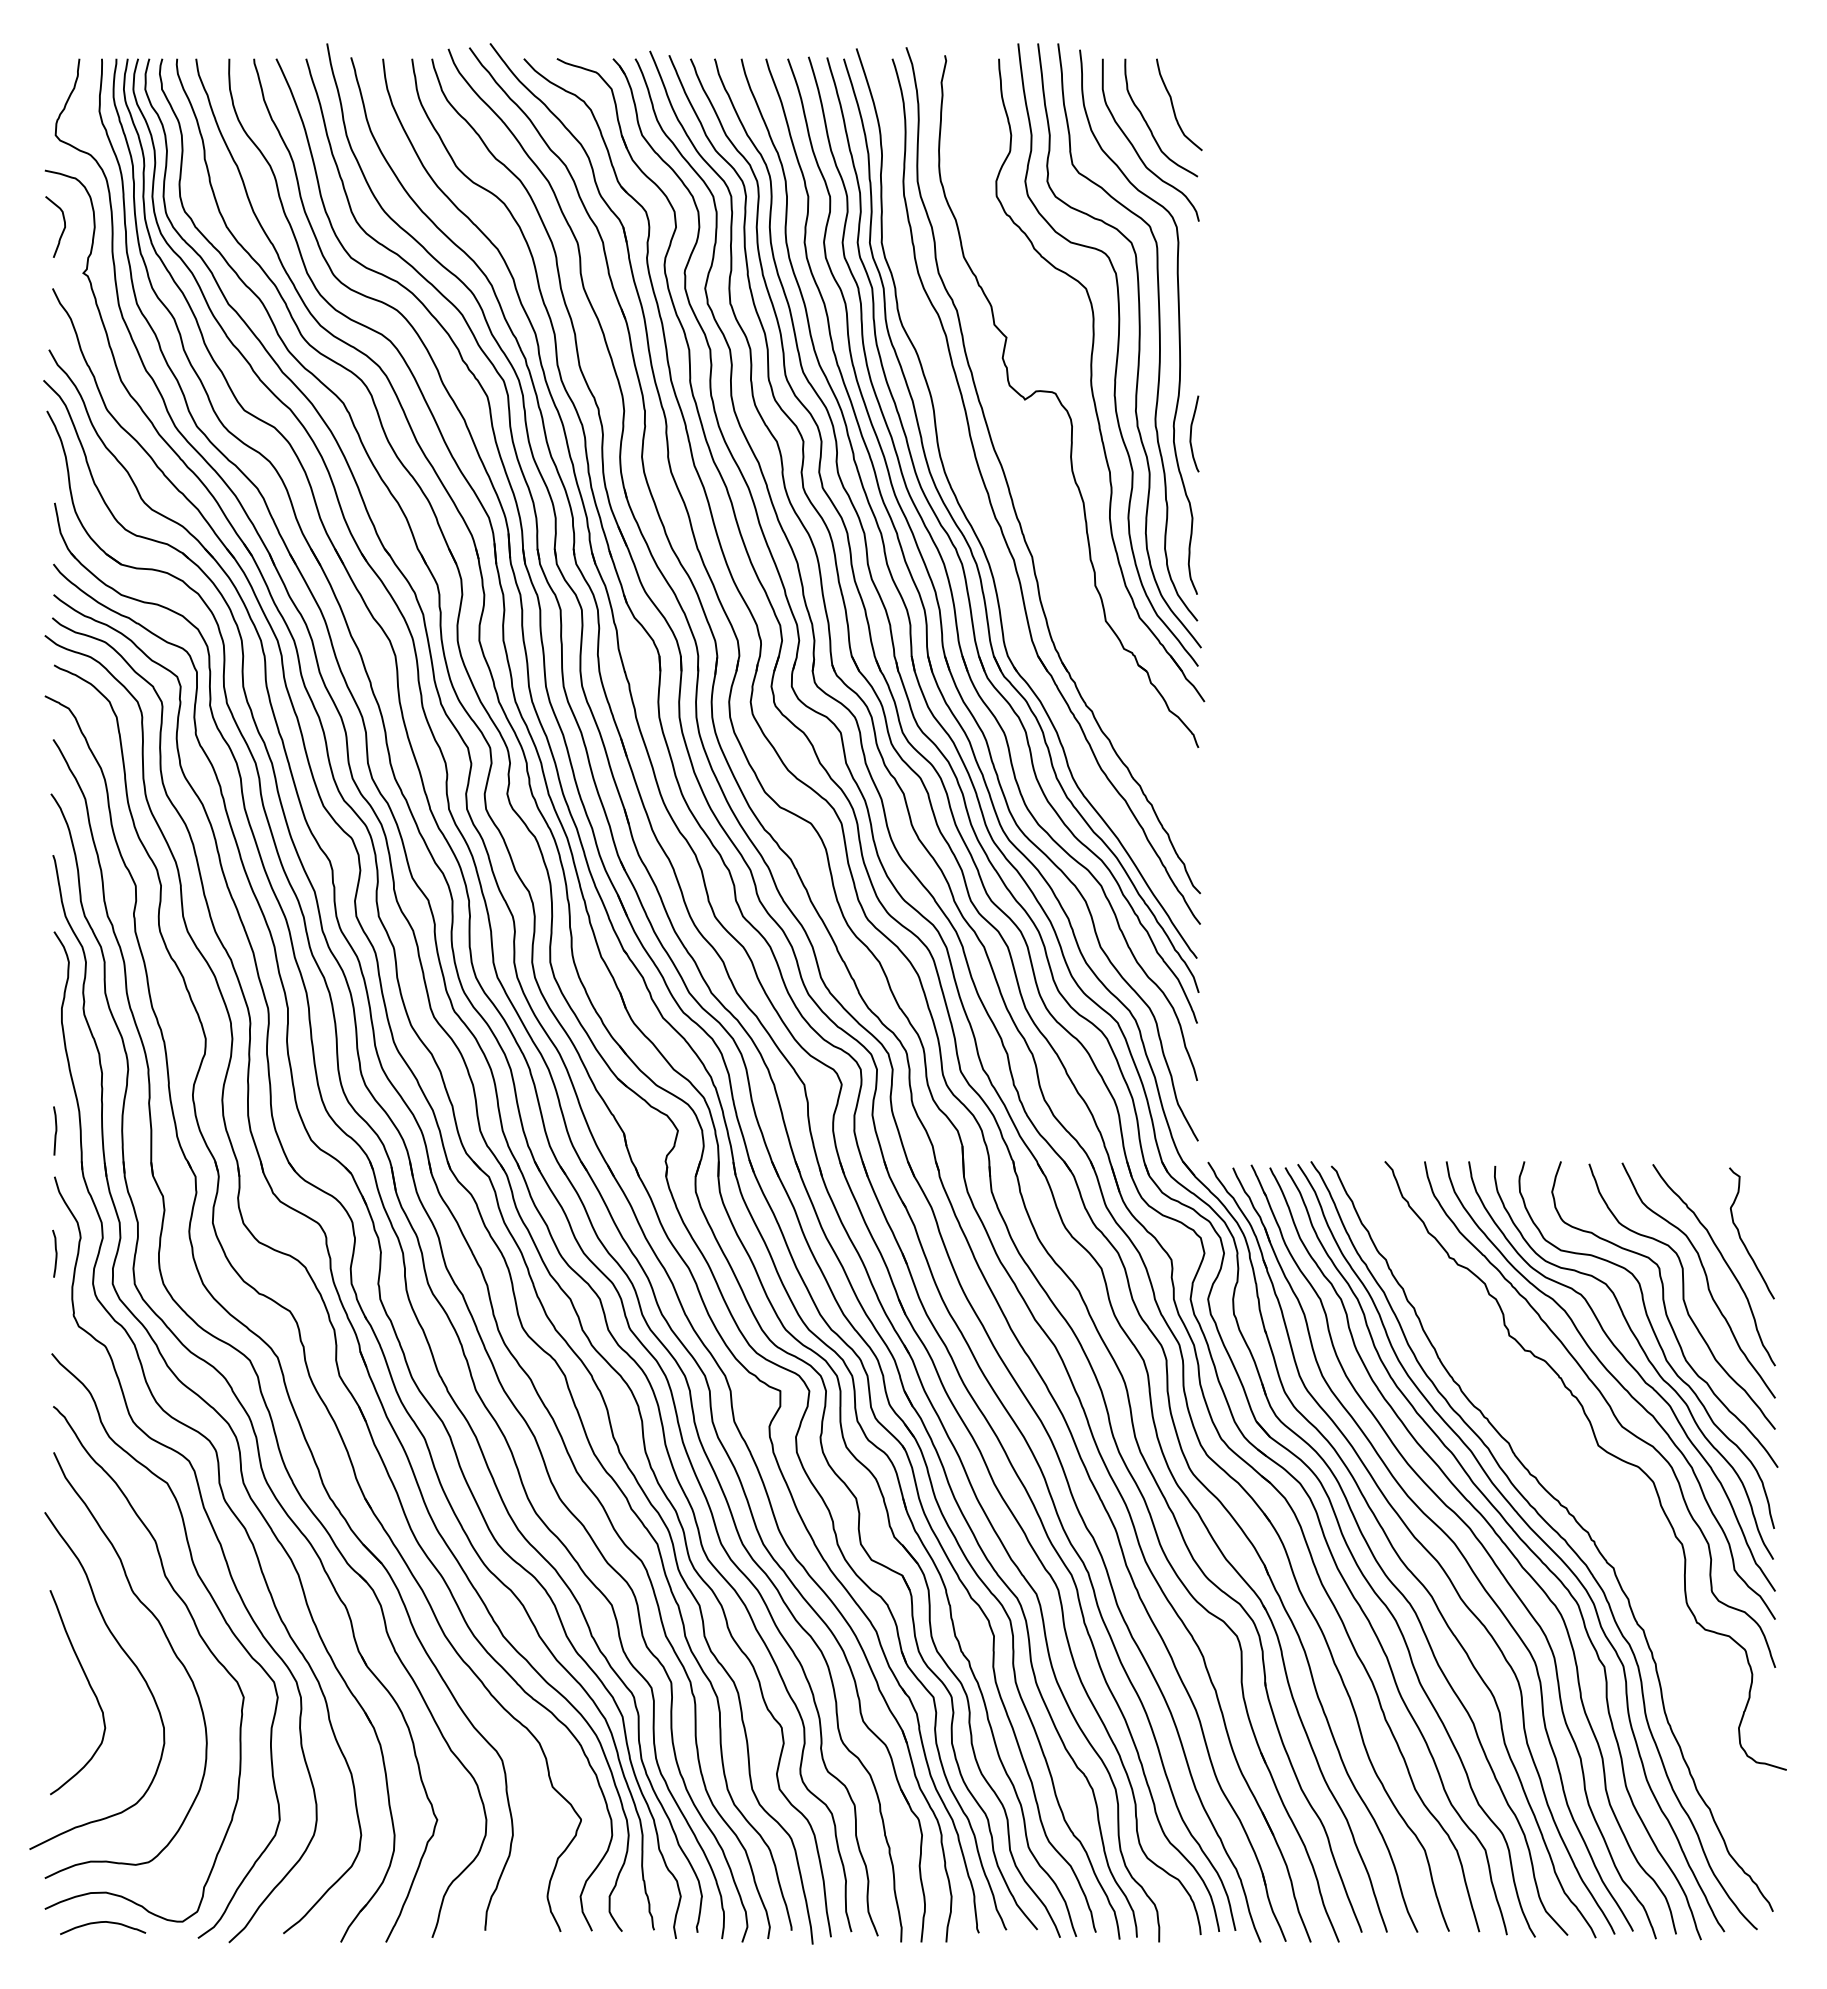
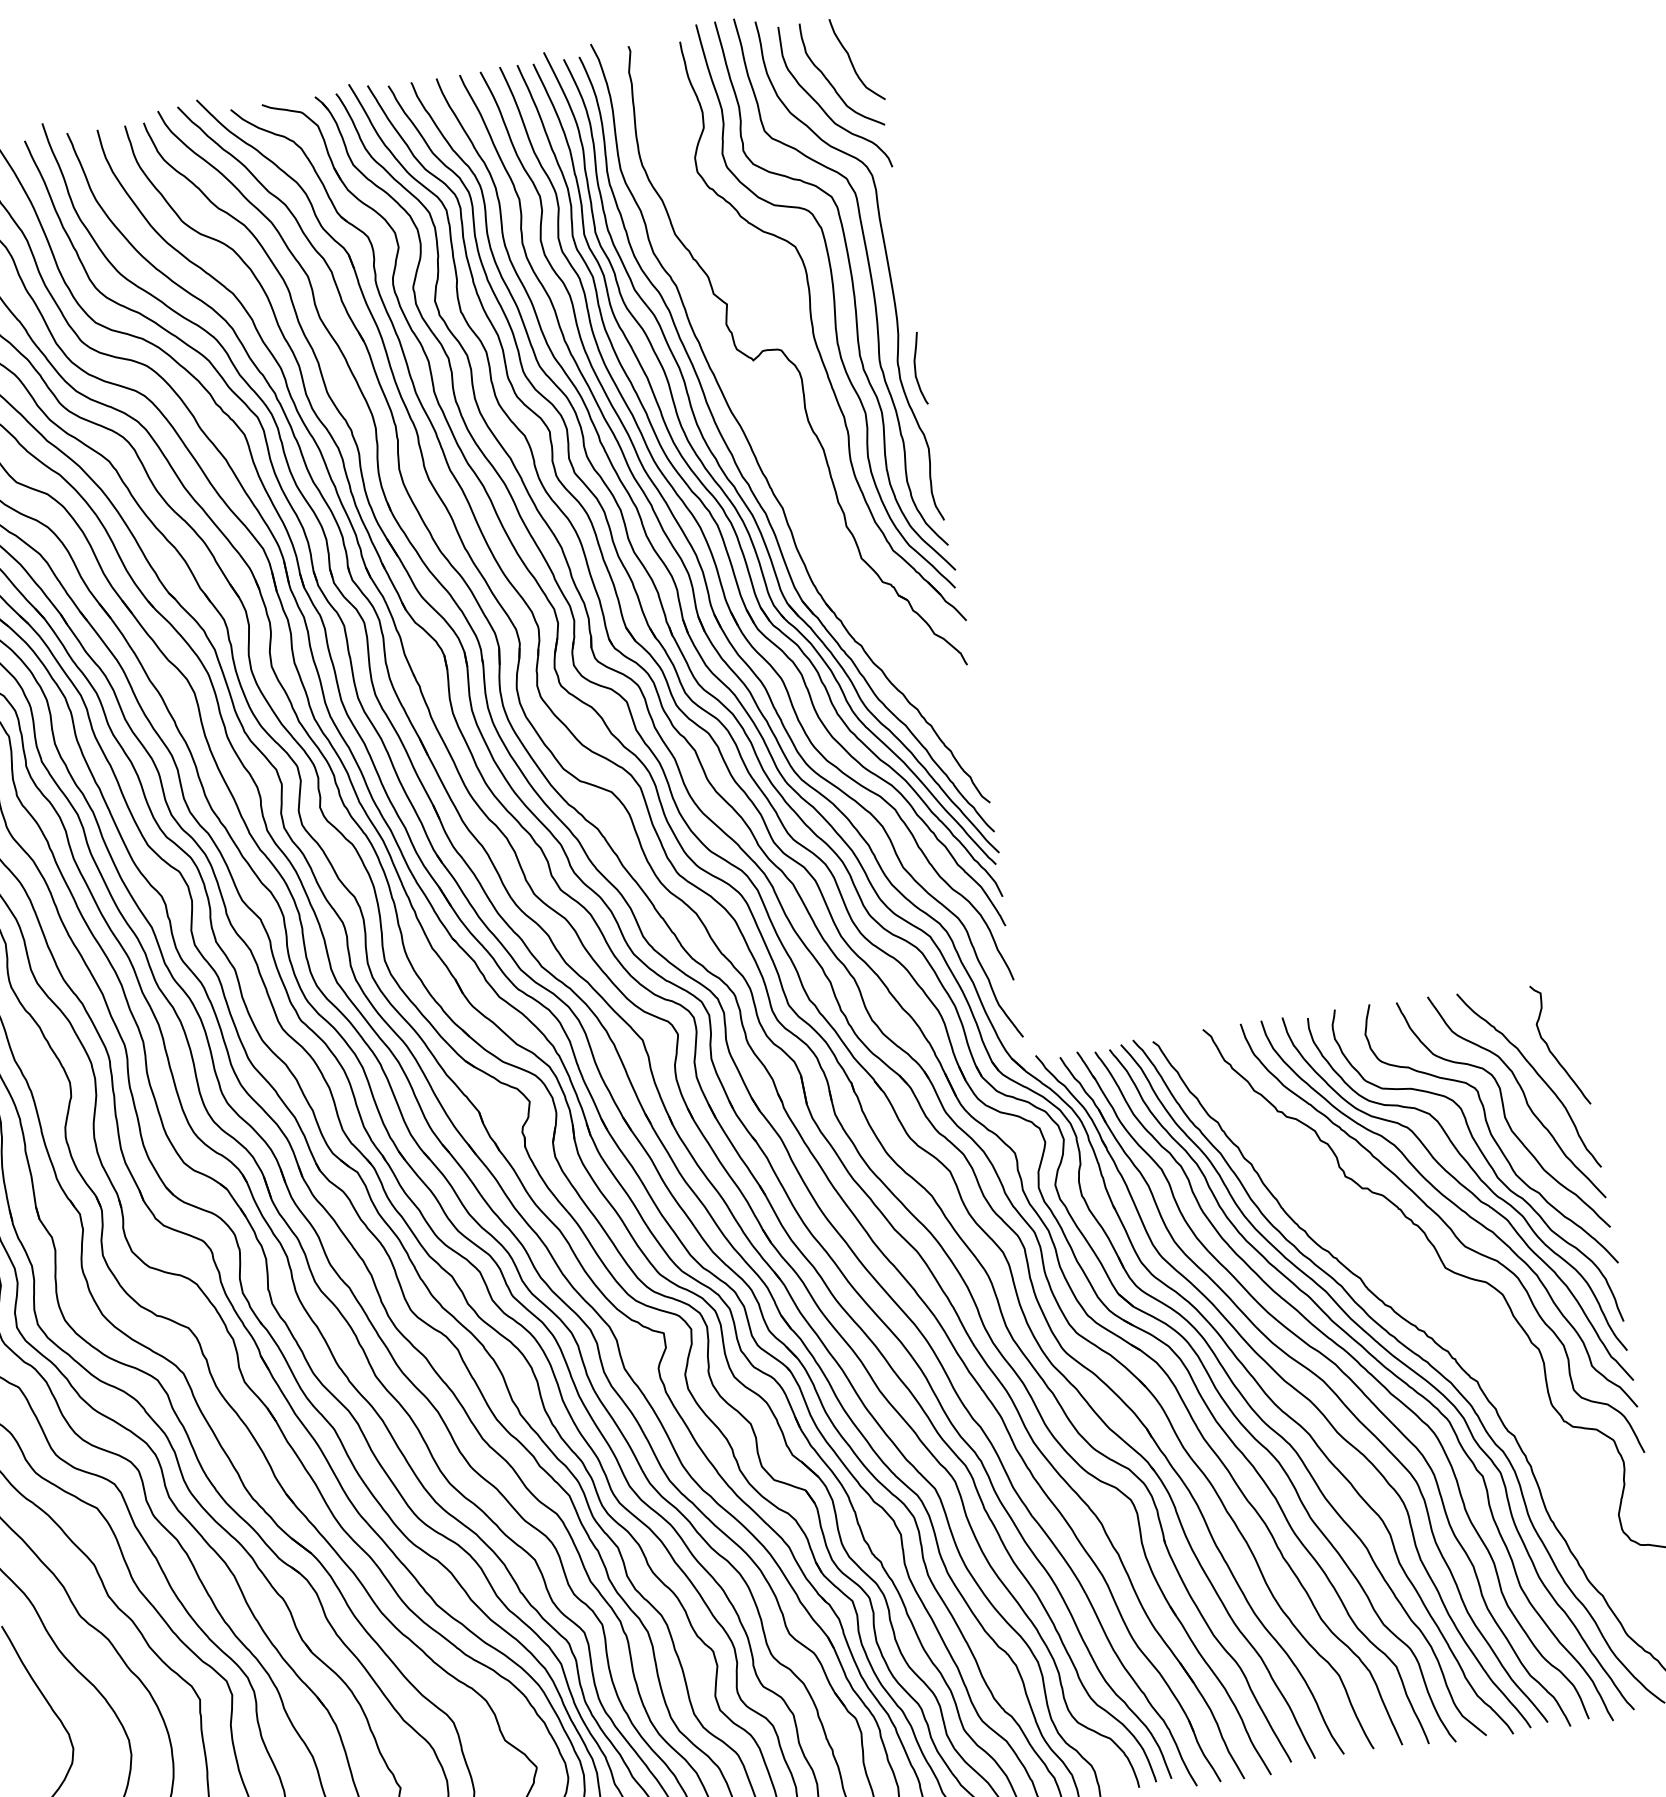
part: (986, 526) -> (735, 485), added

